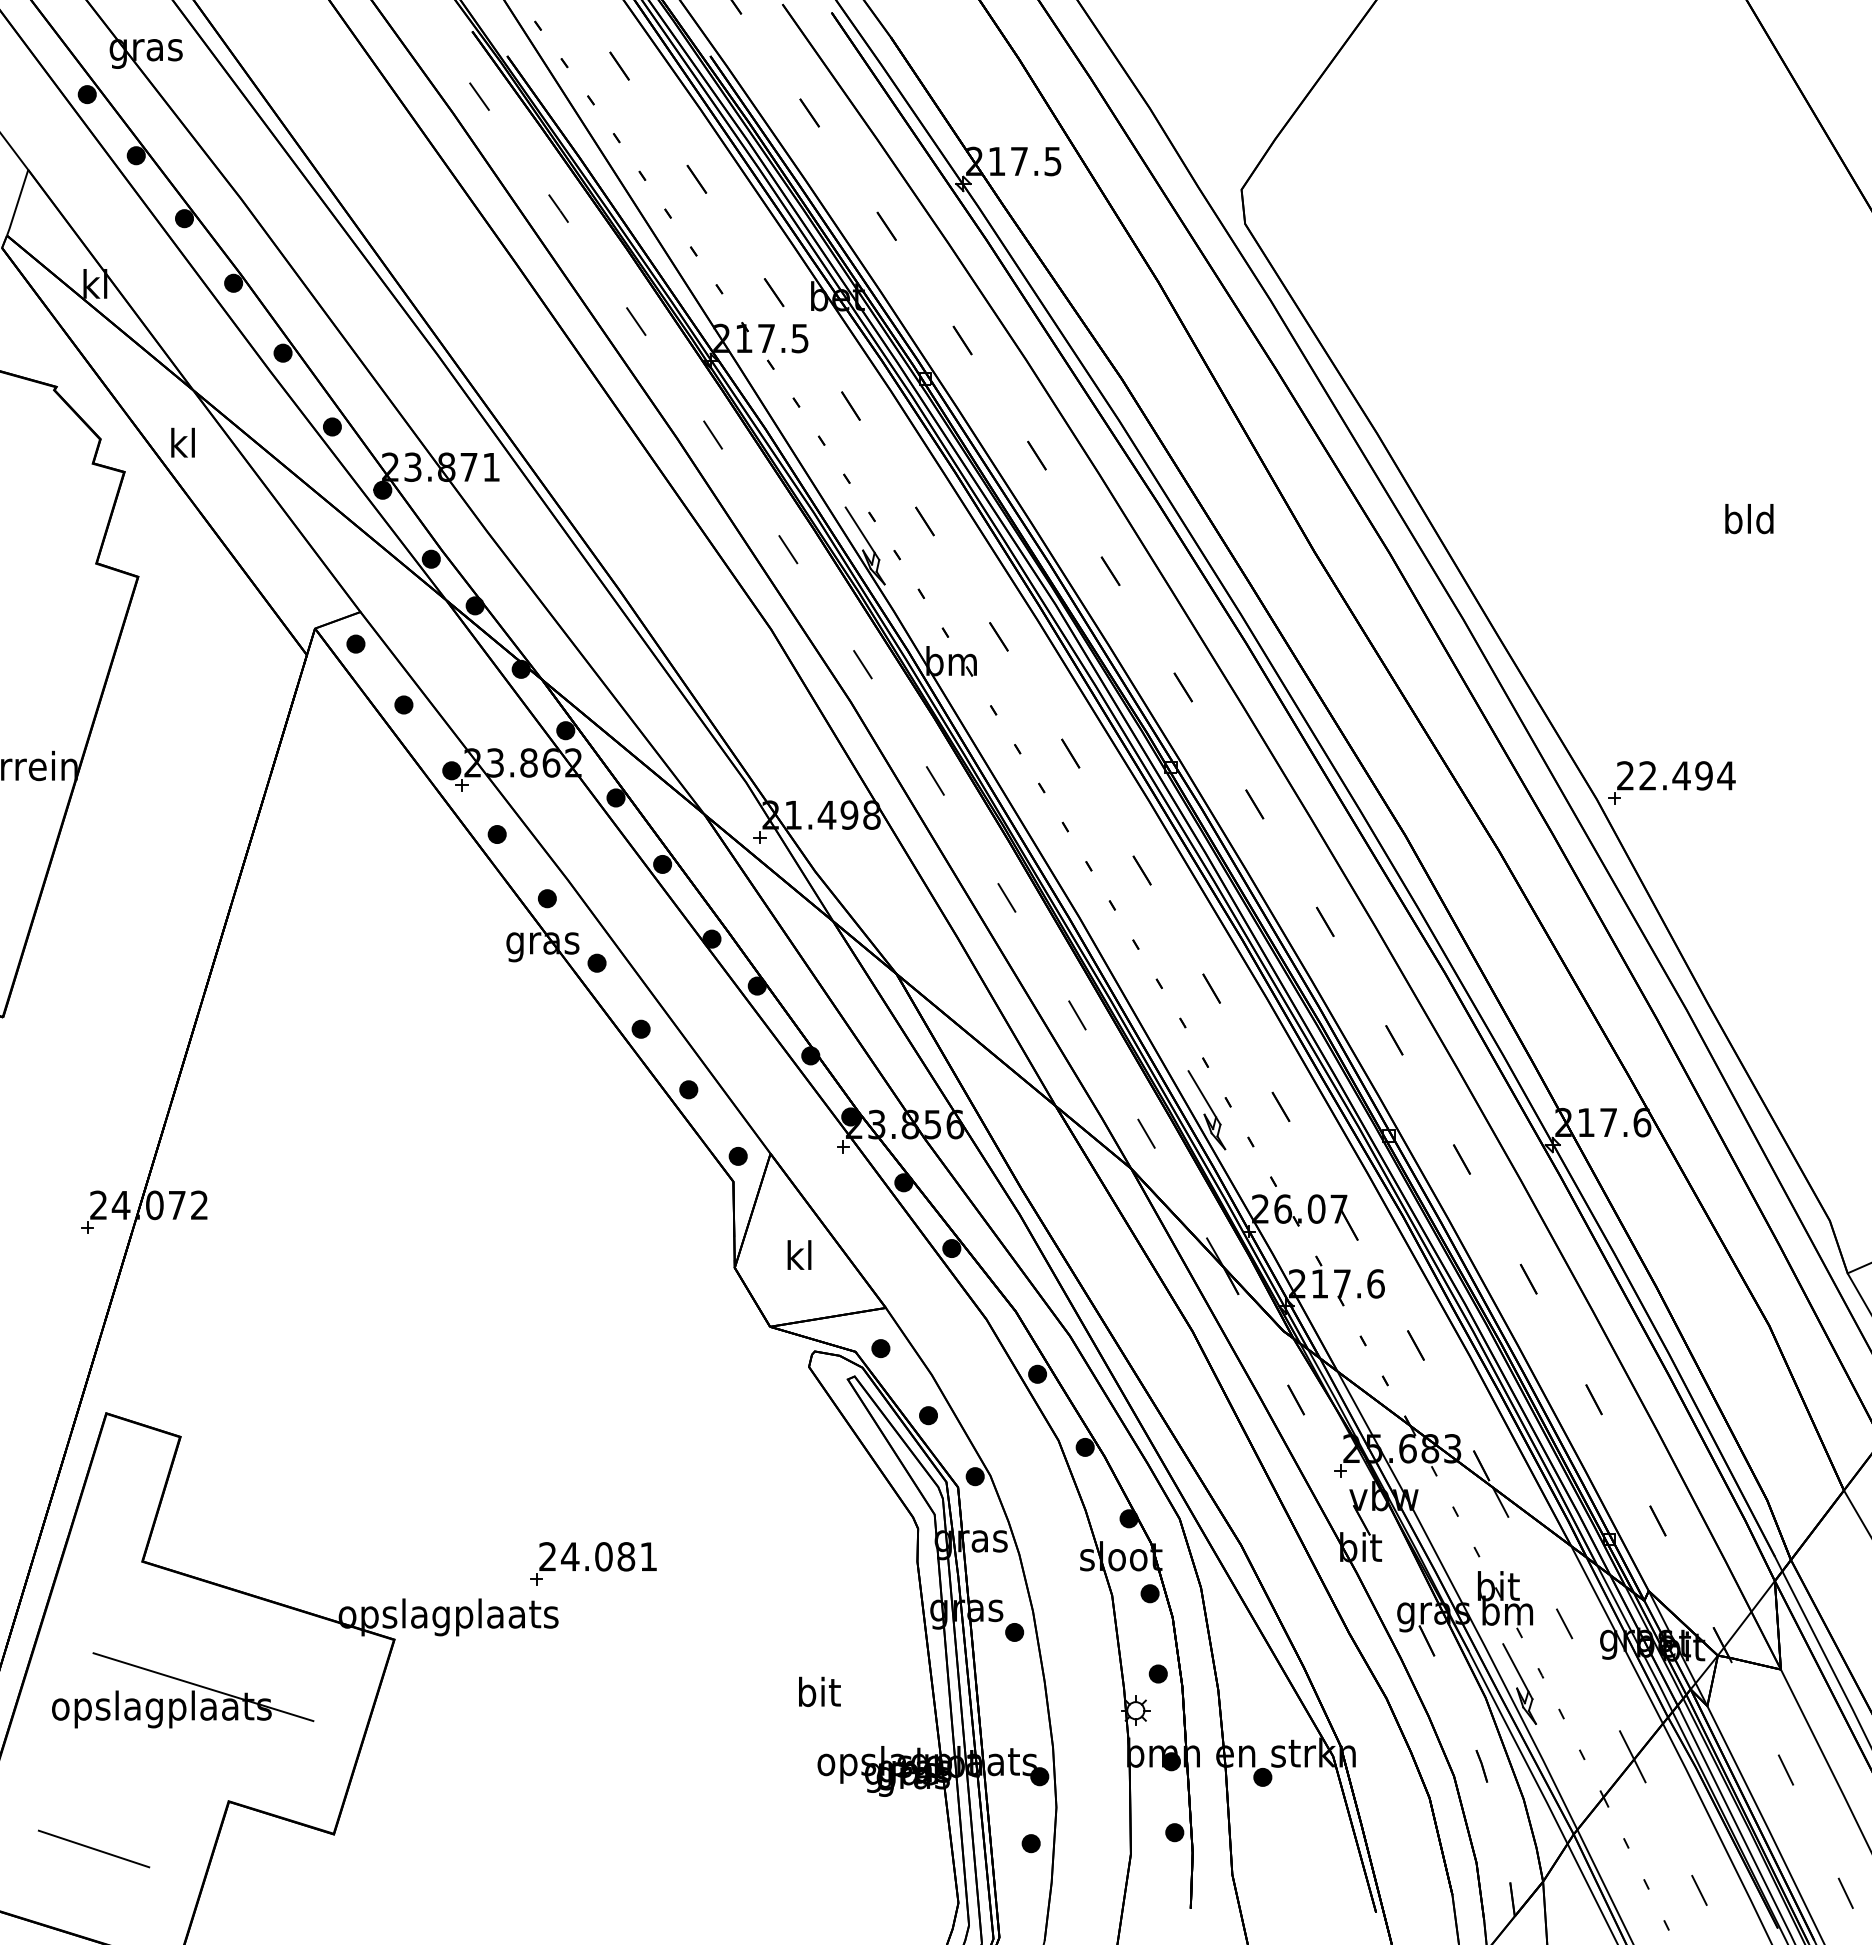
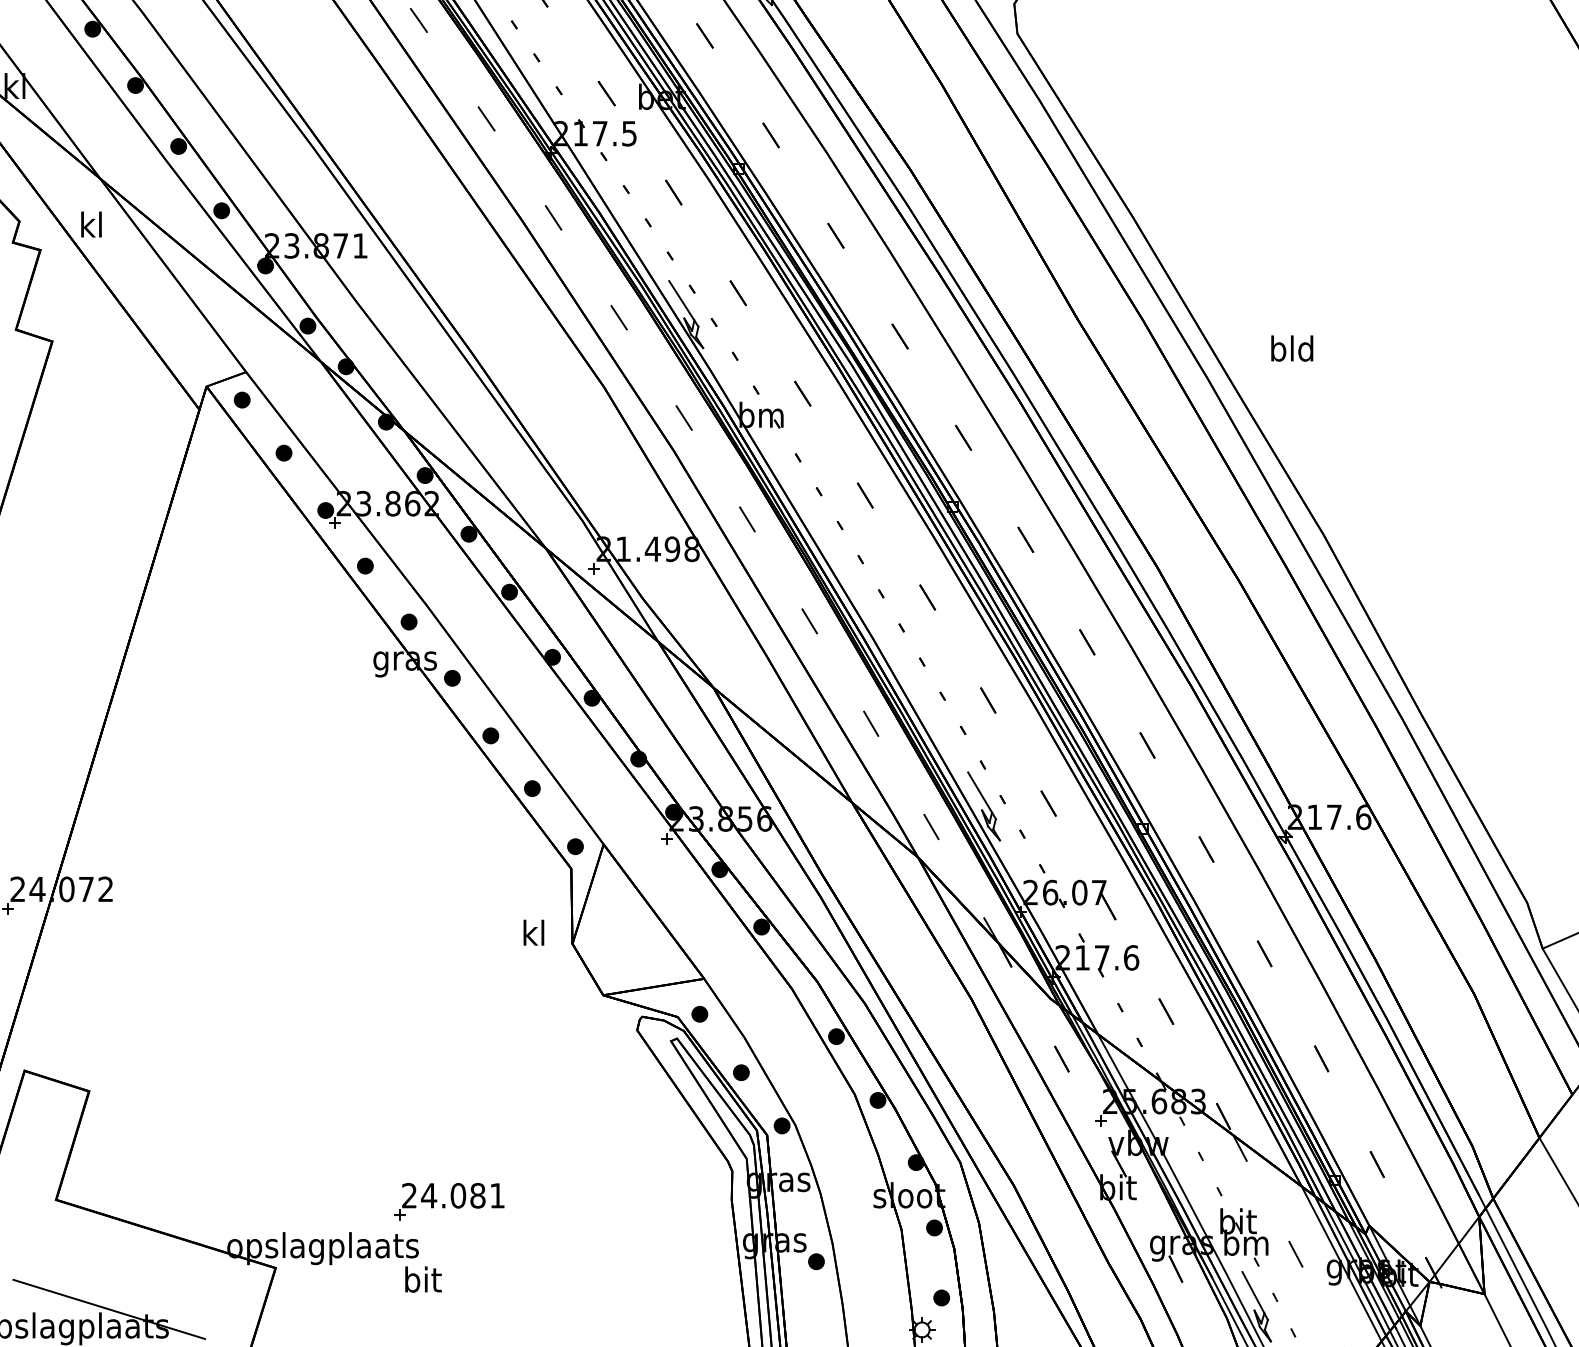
text: (1749, 519) -> (1292, 349), moved
part: (1671, 782) -> (1389, 520), removed
text: (799, 1254) -> (533, 932), moved
text: (819, 1691) -> (423, 1279), moved

